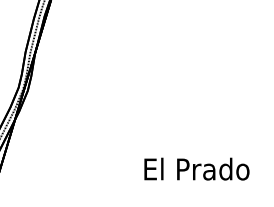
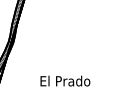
text: (197, 167) -> (65, 80), moved

